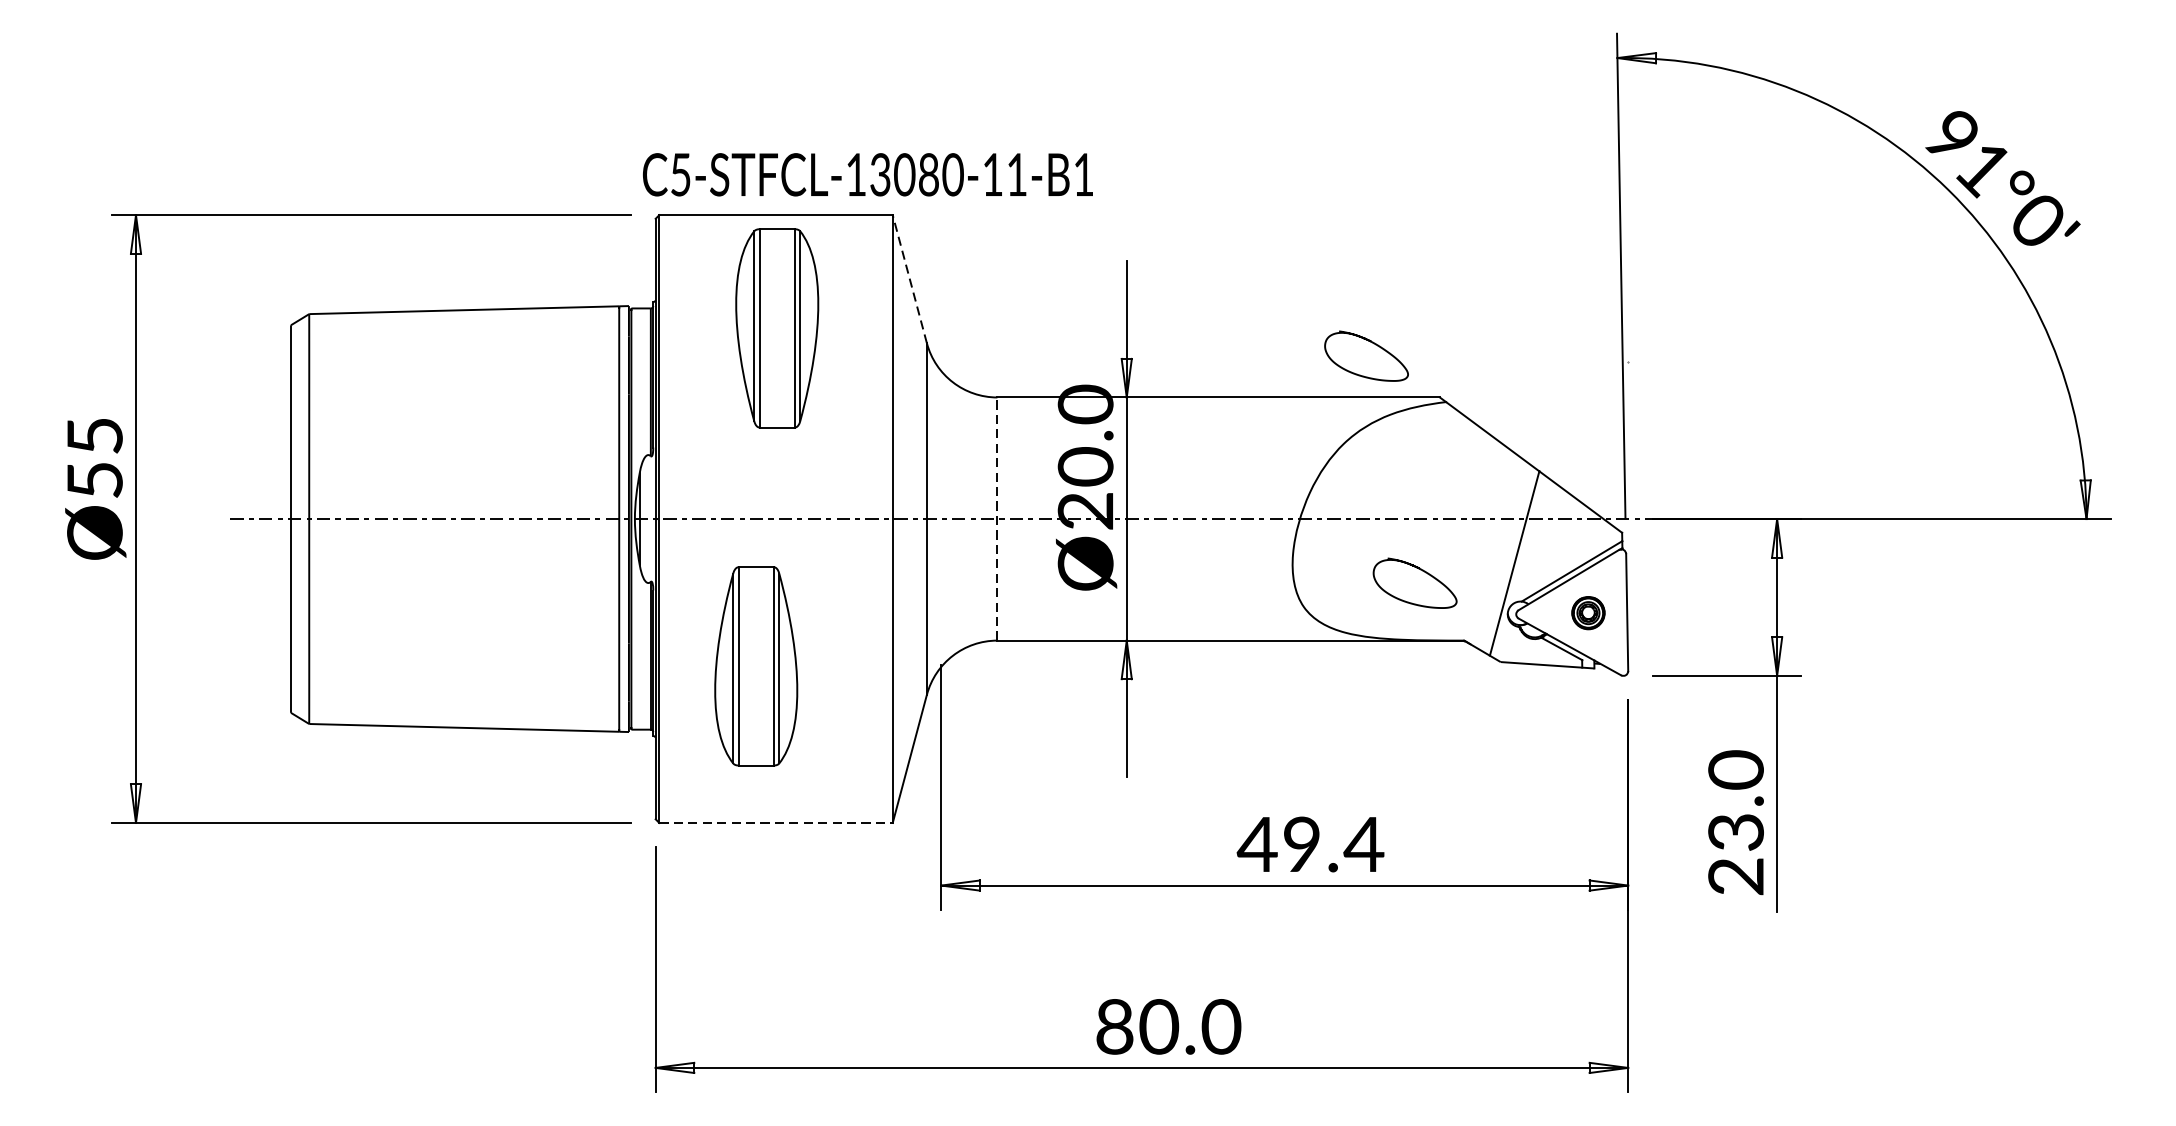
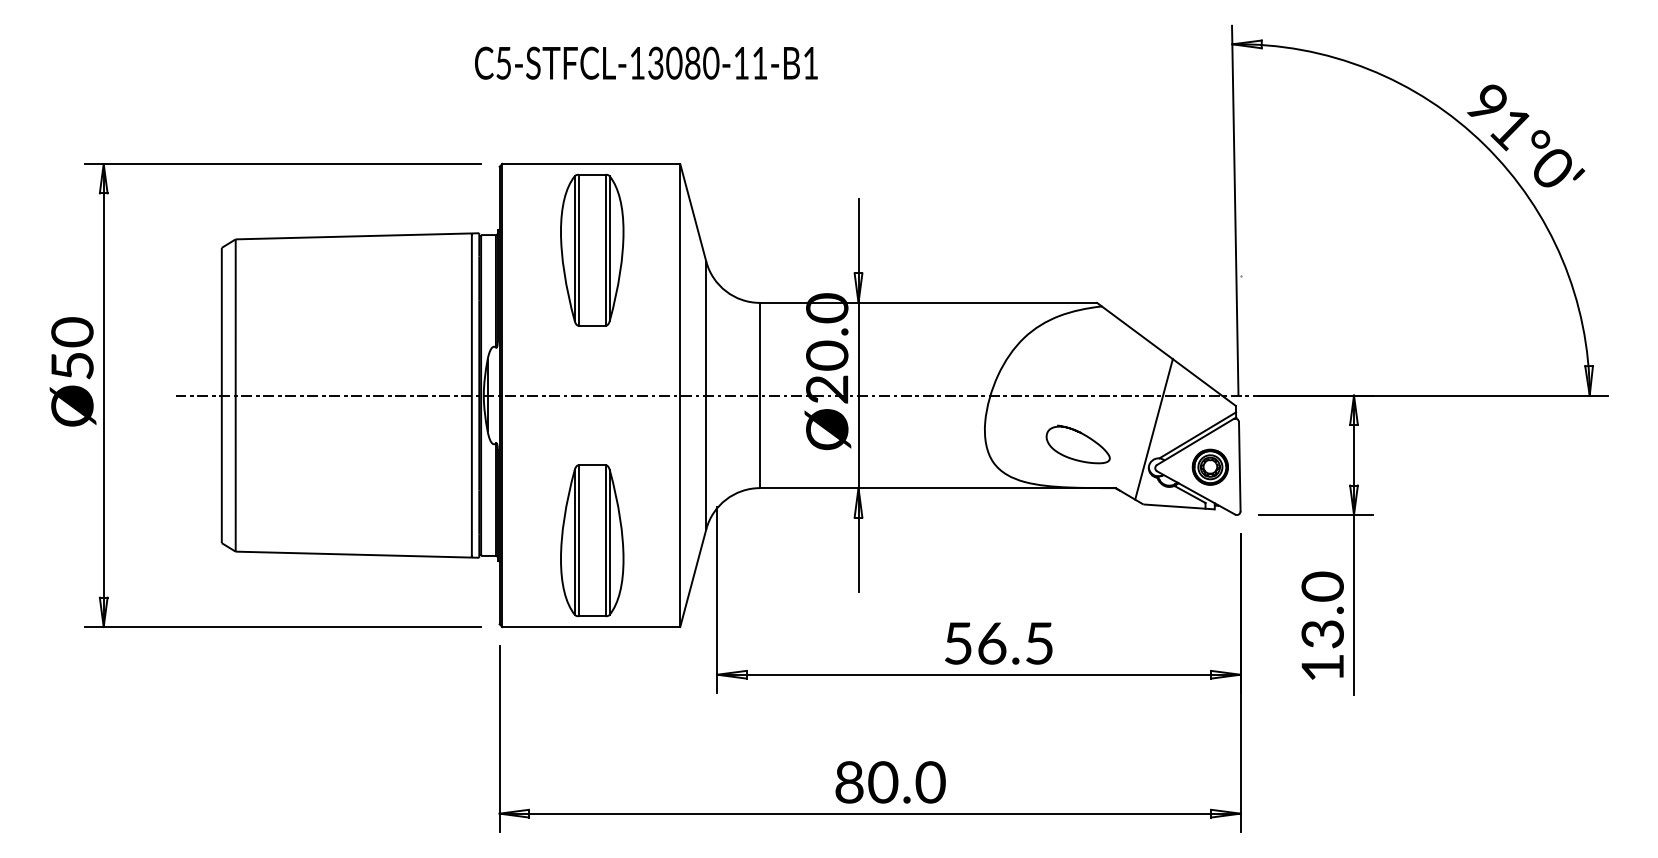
text: (868, 173) -> (646, 62), moved
line: (910, 278) -> (693, 212), dashed -> solid
curve: (1370, 343) -> (1044, 261), removed
text: (95, 436) -> (72, 332), Ø55 -> Ø50
line: (996, 519) -> (759, 395), dashed -> solid
part: (1587, 612) -> (1209, 466), size x1.43
part: (756, 666) -> (592, 540), moved
line: (776, 823) -> (591, 627), dashed -> solid
text: (1310, 844) -> (998, 643), 49.4 -> 56.5
text: (1735, 876) -> (1322, 667), 23.0 -> 13.0

